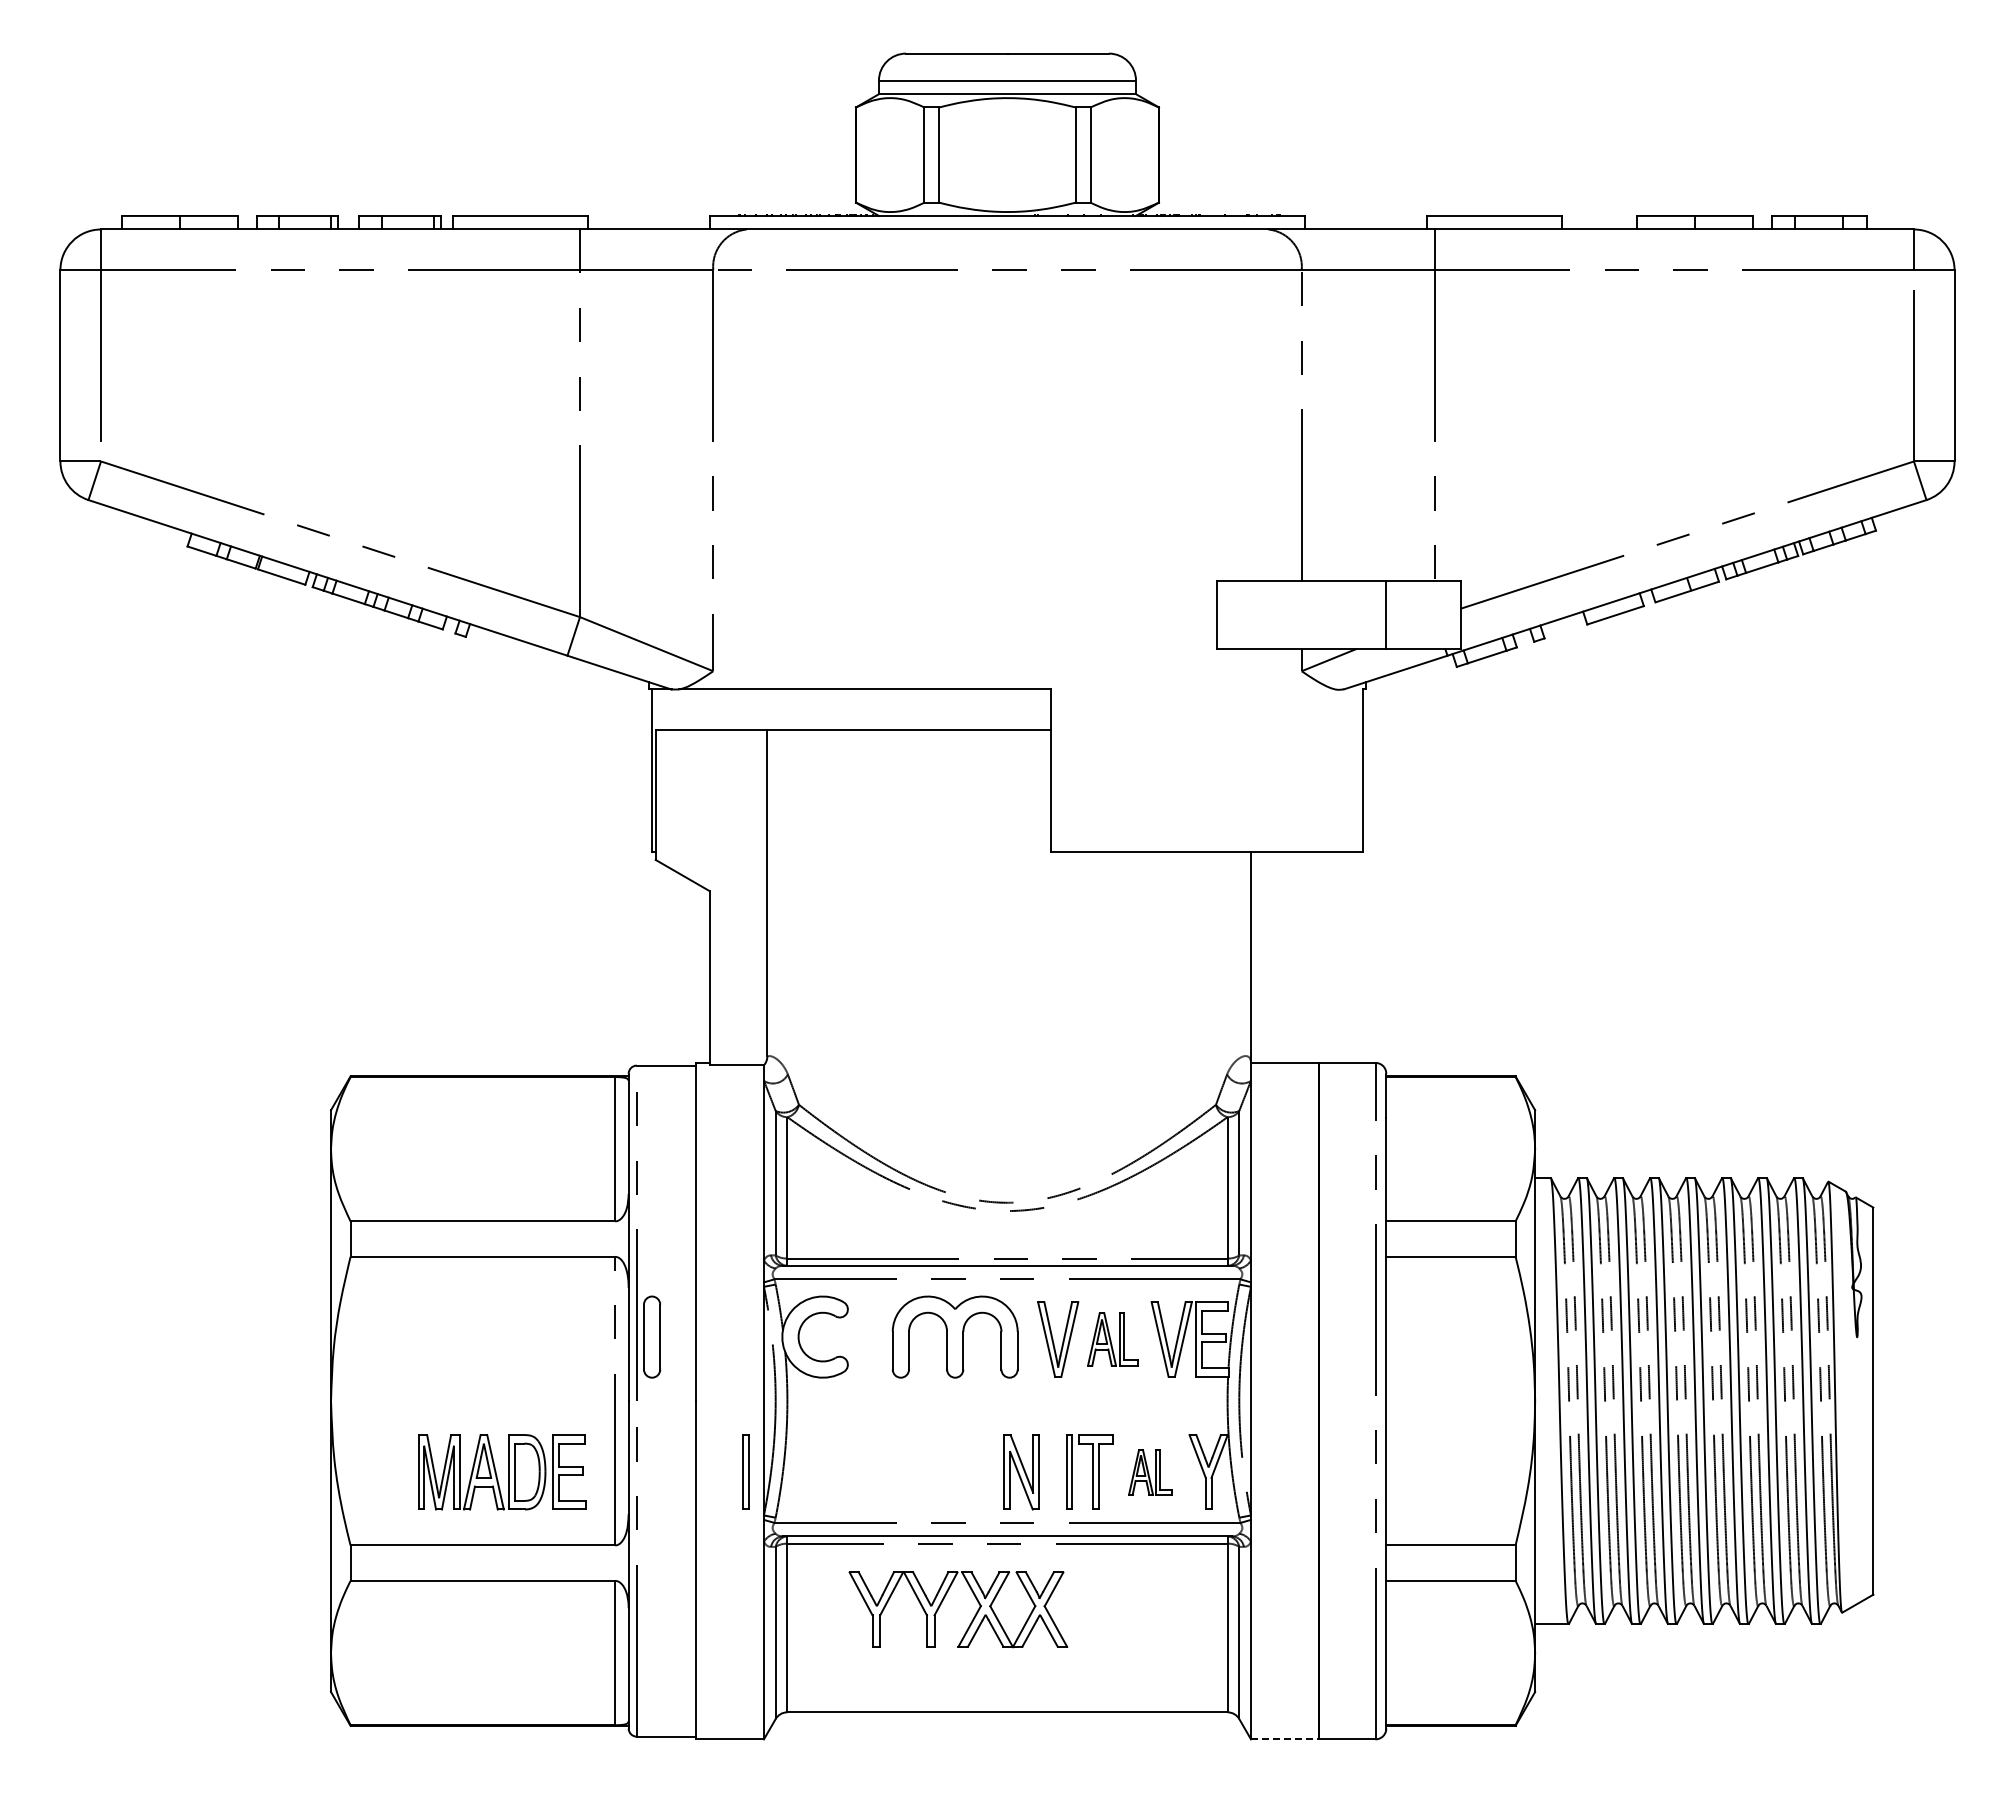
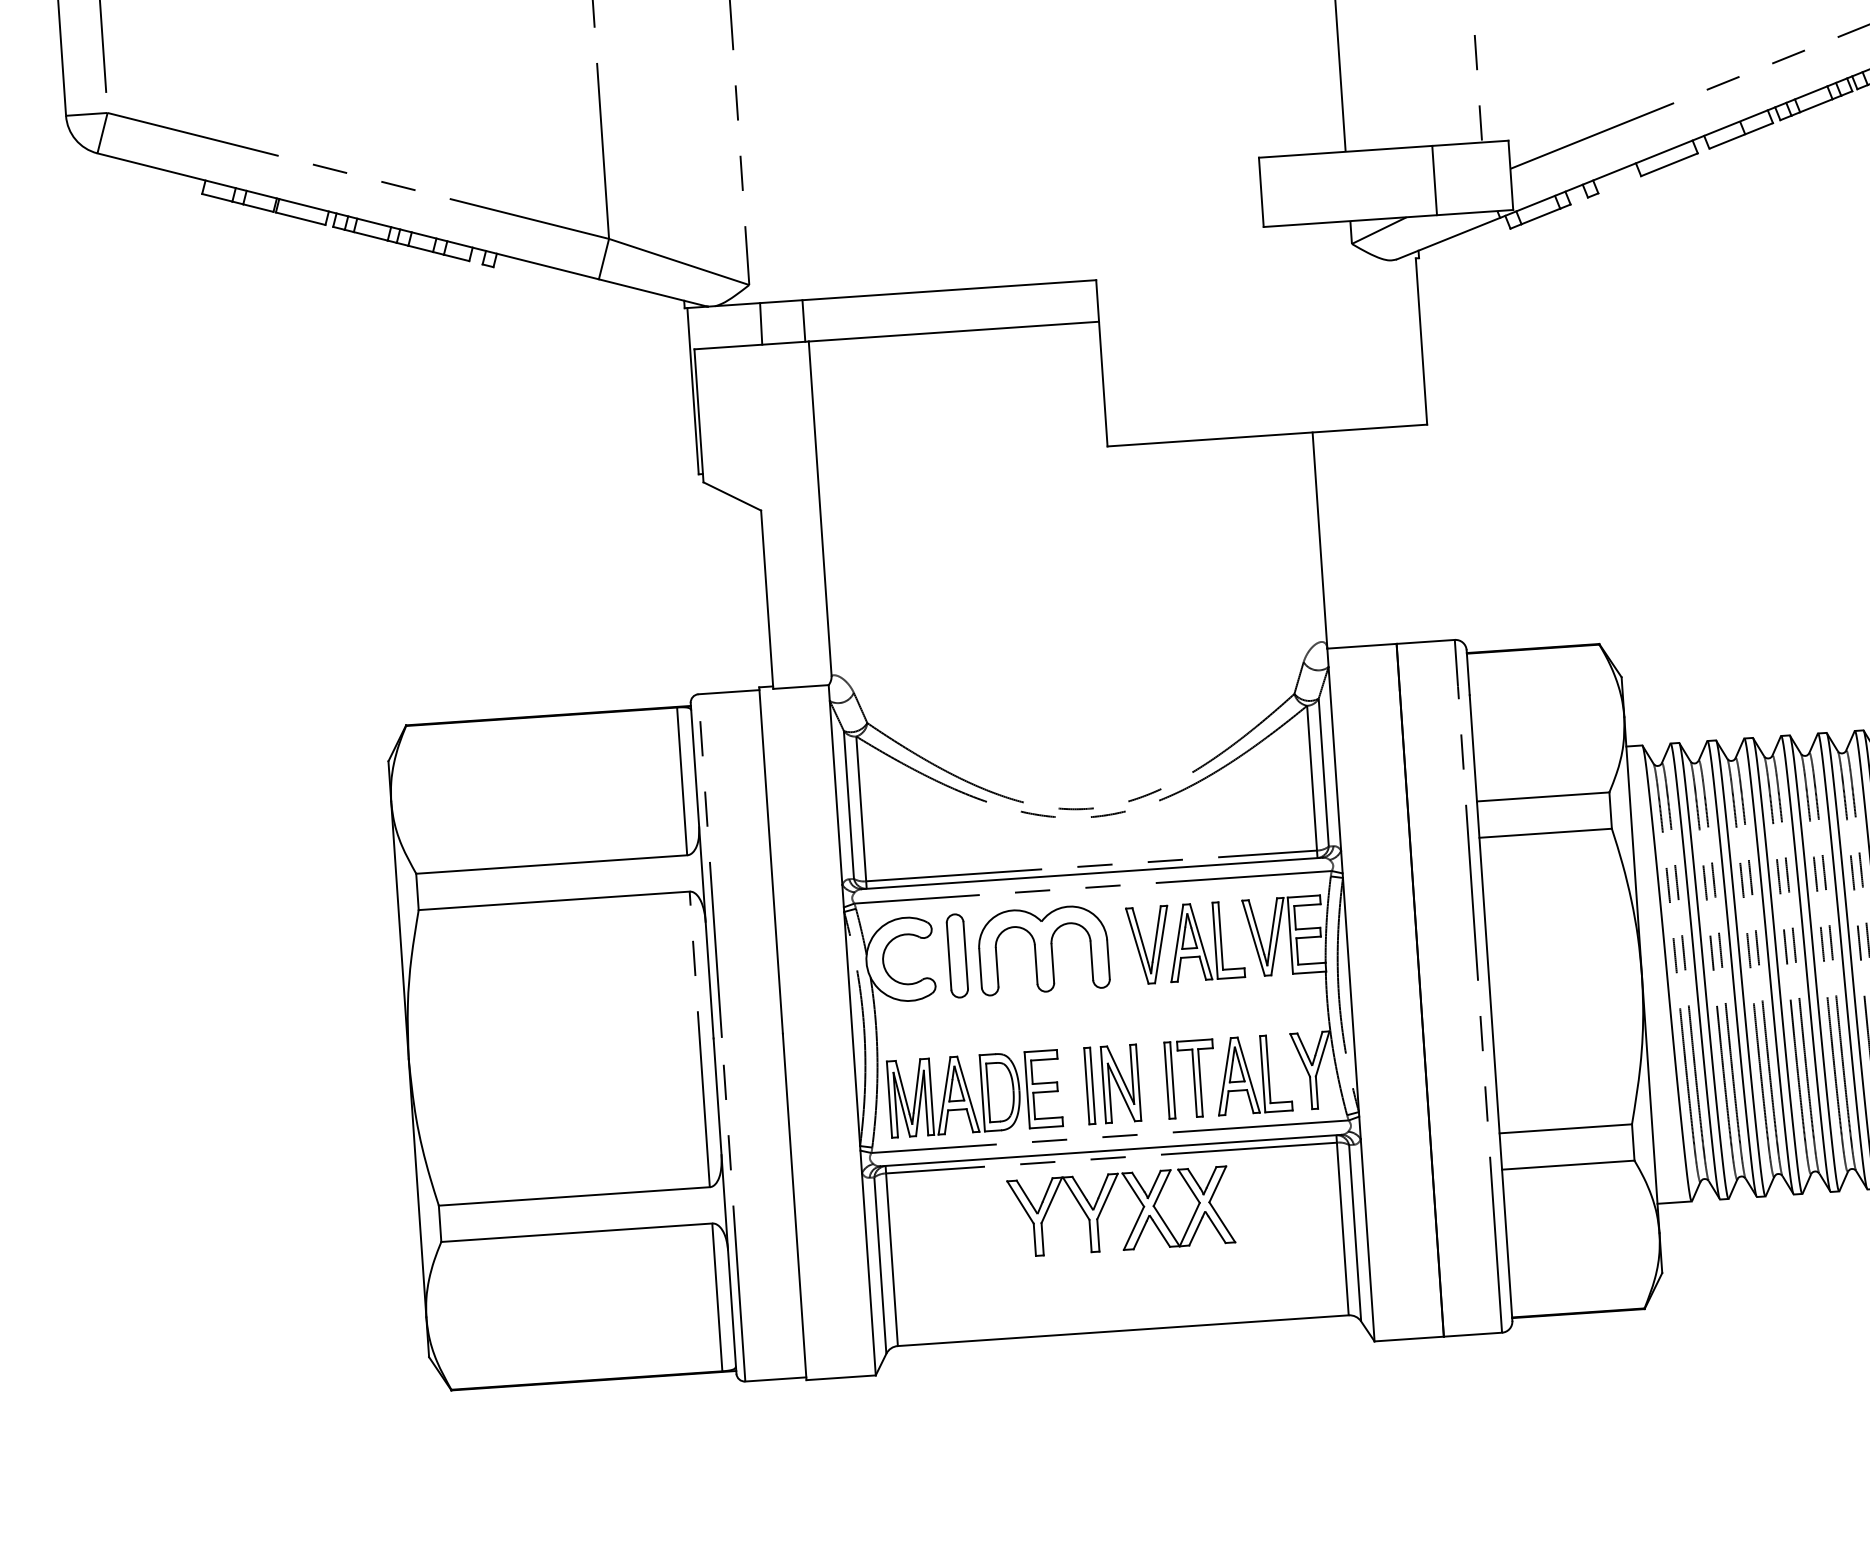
line: (721, 709) -> (760, 323), added
line: (763, 709) -> (803, 320), added
part: (652, 1336) -> (957, 955), moved
part: (1112, 1339) -> (1204, 941), size x1.43
part: (745, 1471) -> (1089, 1085), moved
part: (502, 1472) -> (975, 1094), moved
part: (1150, 1472) -> (1253, 1075), size x1.67
part: (973, 1617) -> (1137, 1218), moved
line: (1284, 1739) -> (1408, 1339), dashed -> solid

